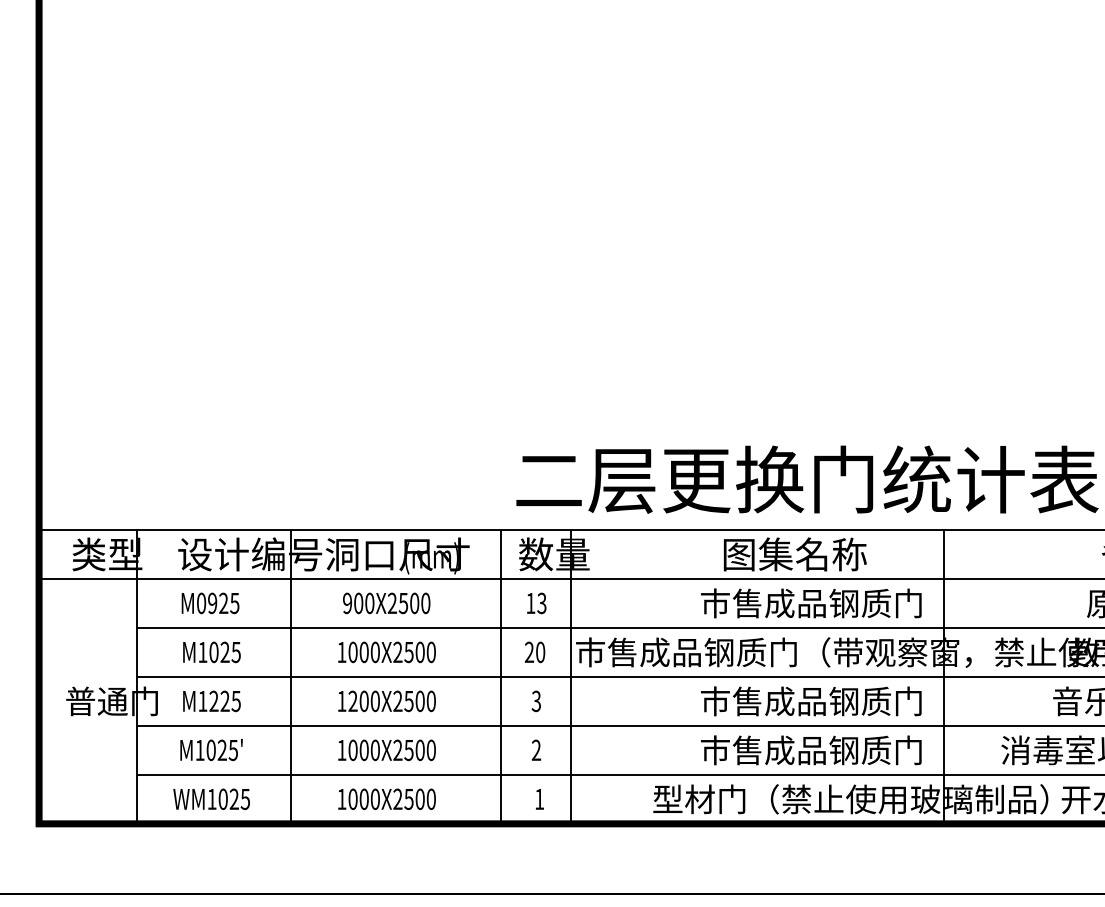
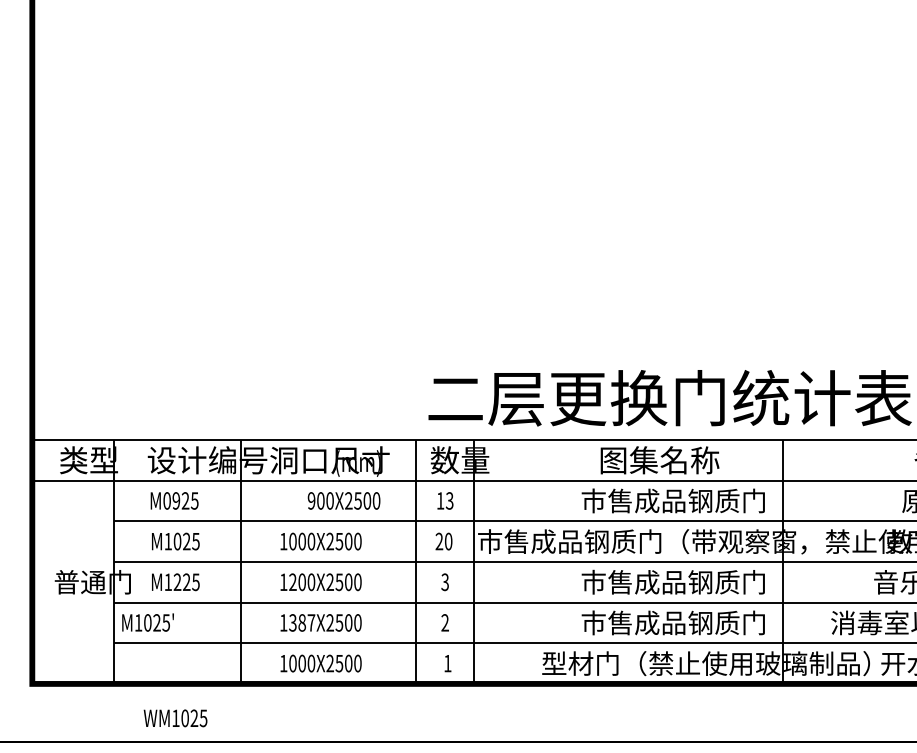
text: (386, 603) -> (343, 501), moved
text: (211, 750) -> (148, 623), moved
text: (363, 750) -> (301, 623), 1000X2500 -> 1387X2500
text: (211, 798) -> (175, 717), moved

